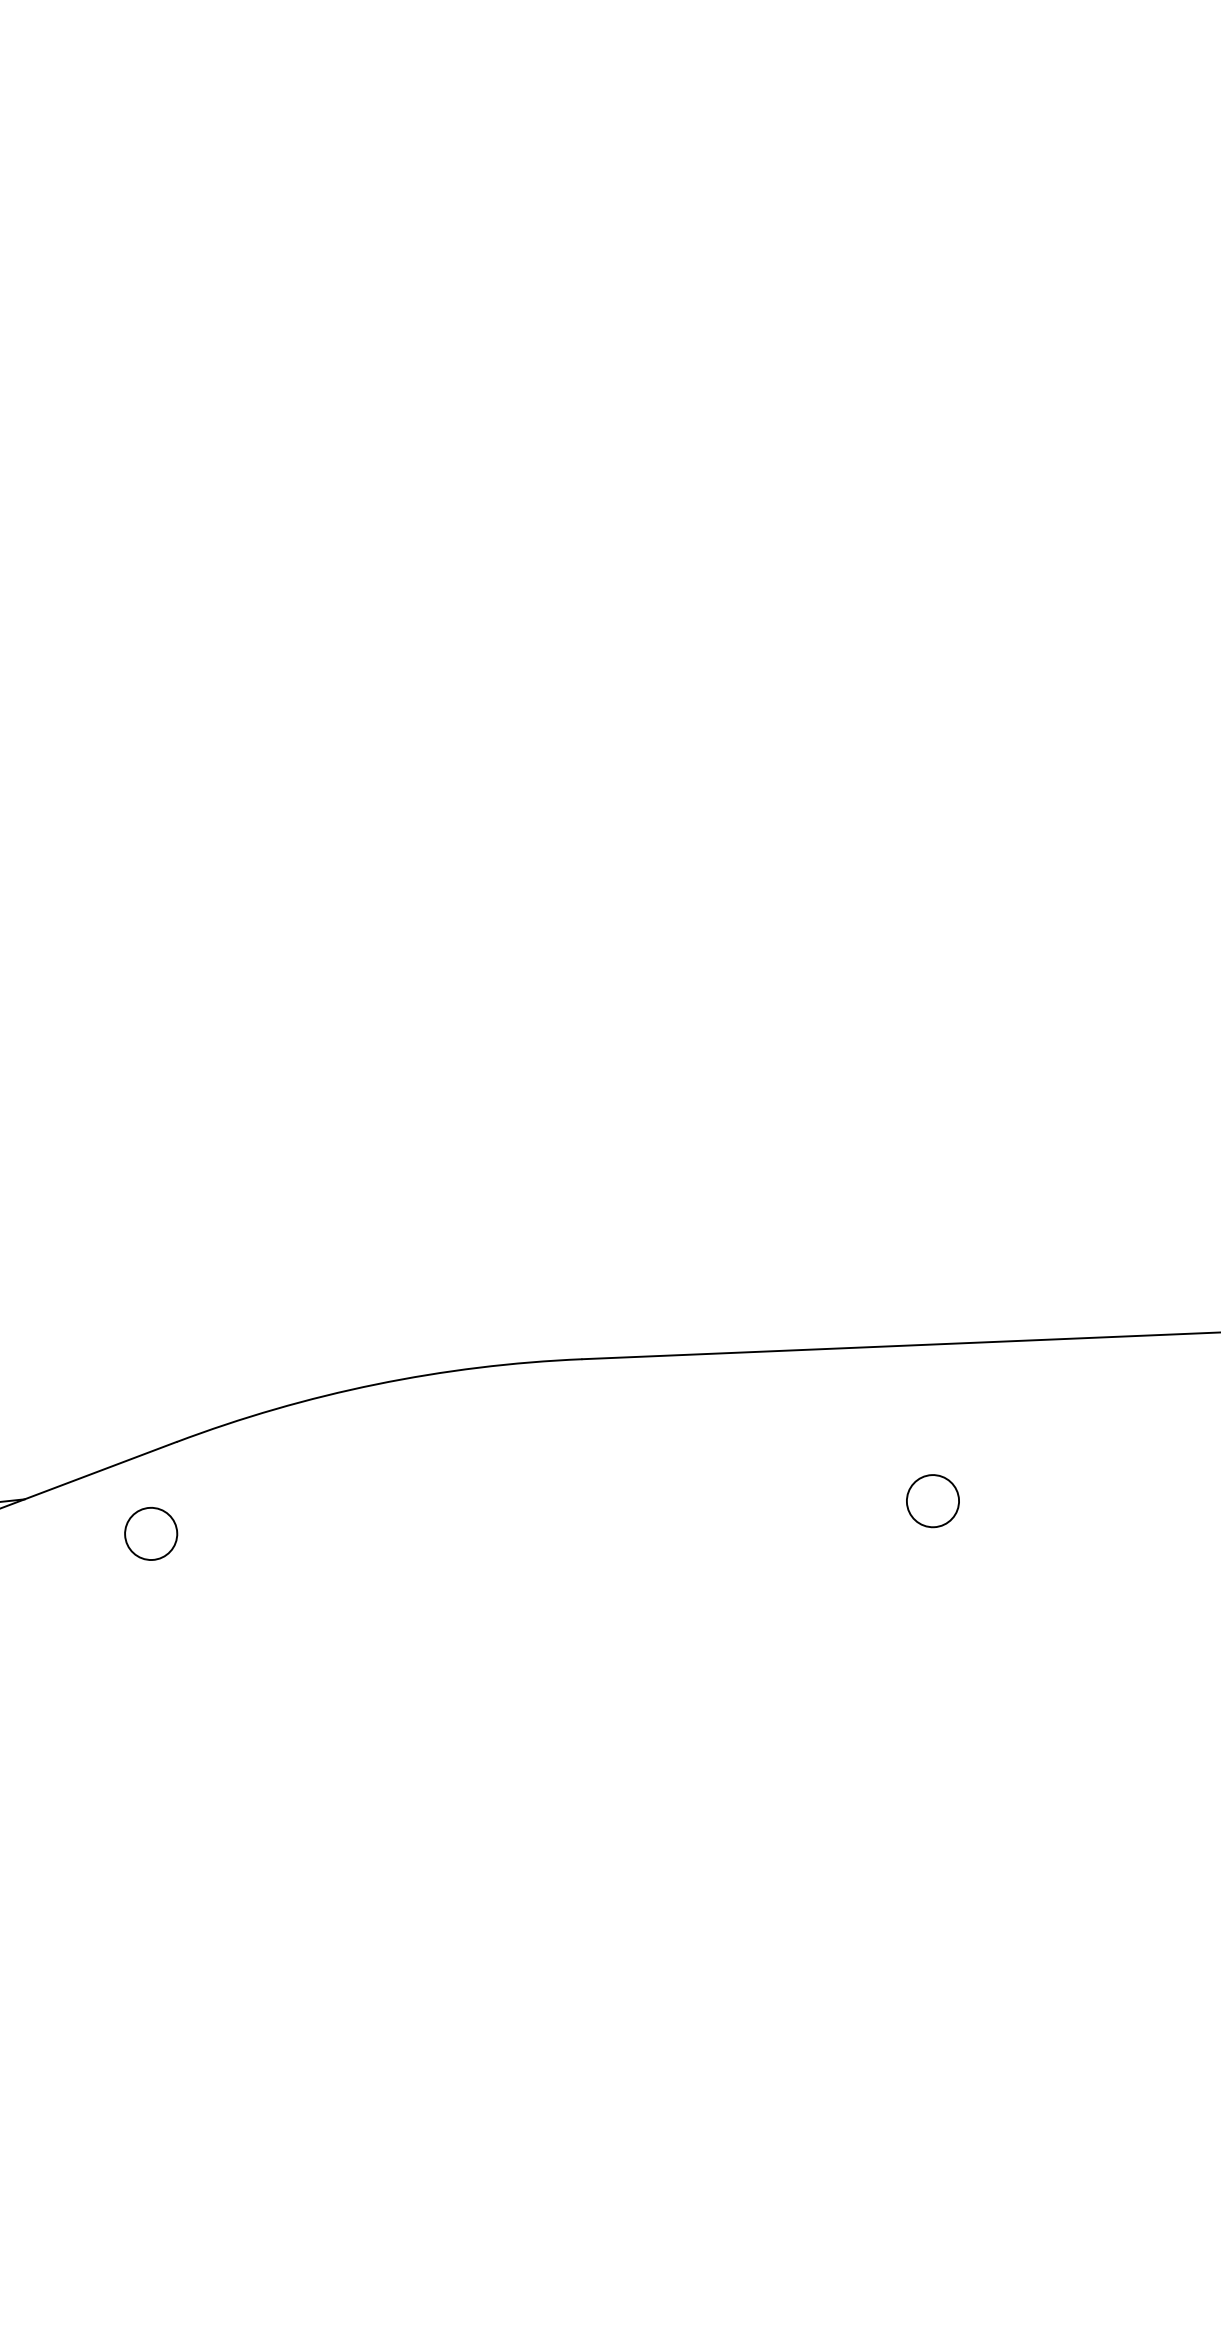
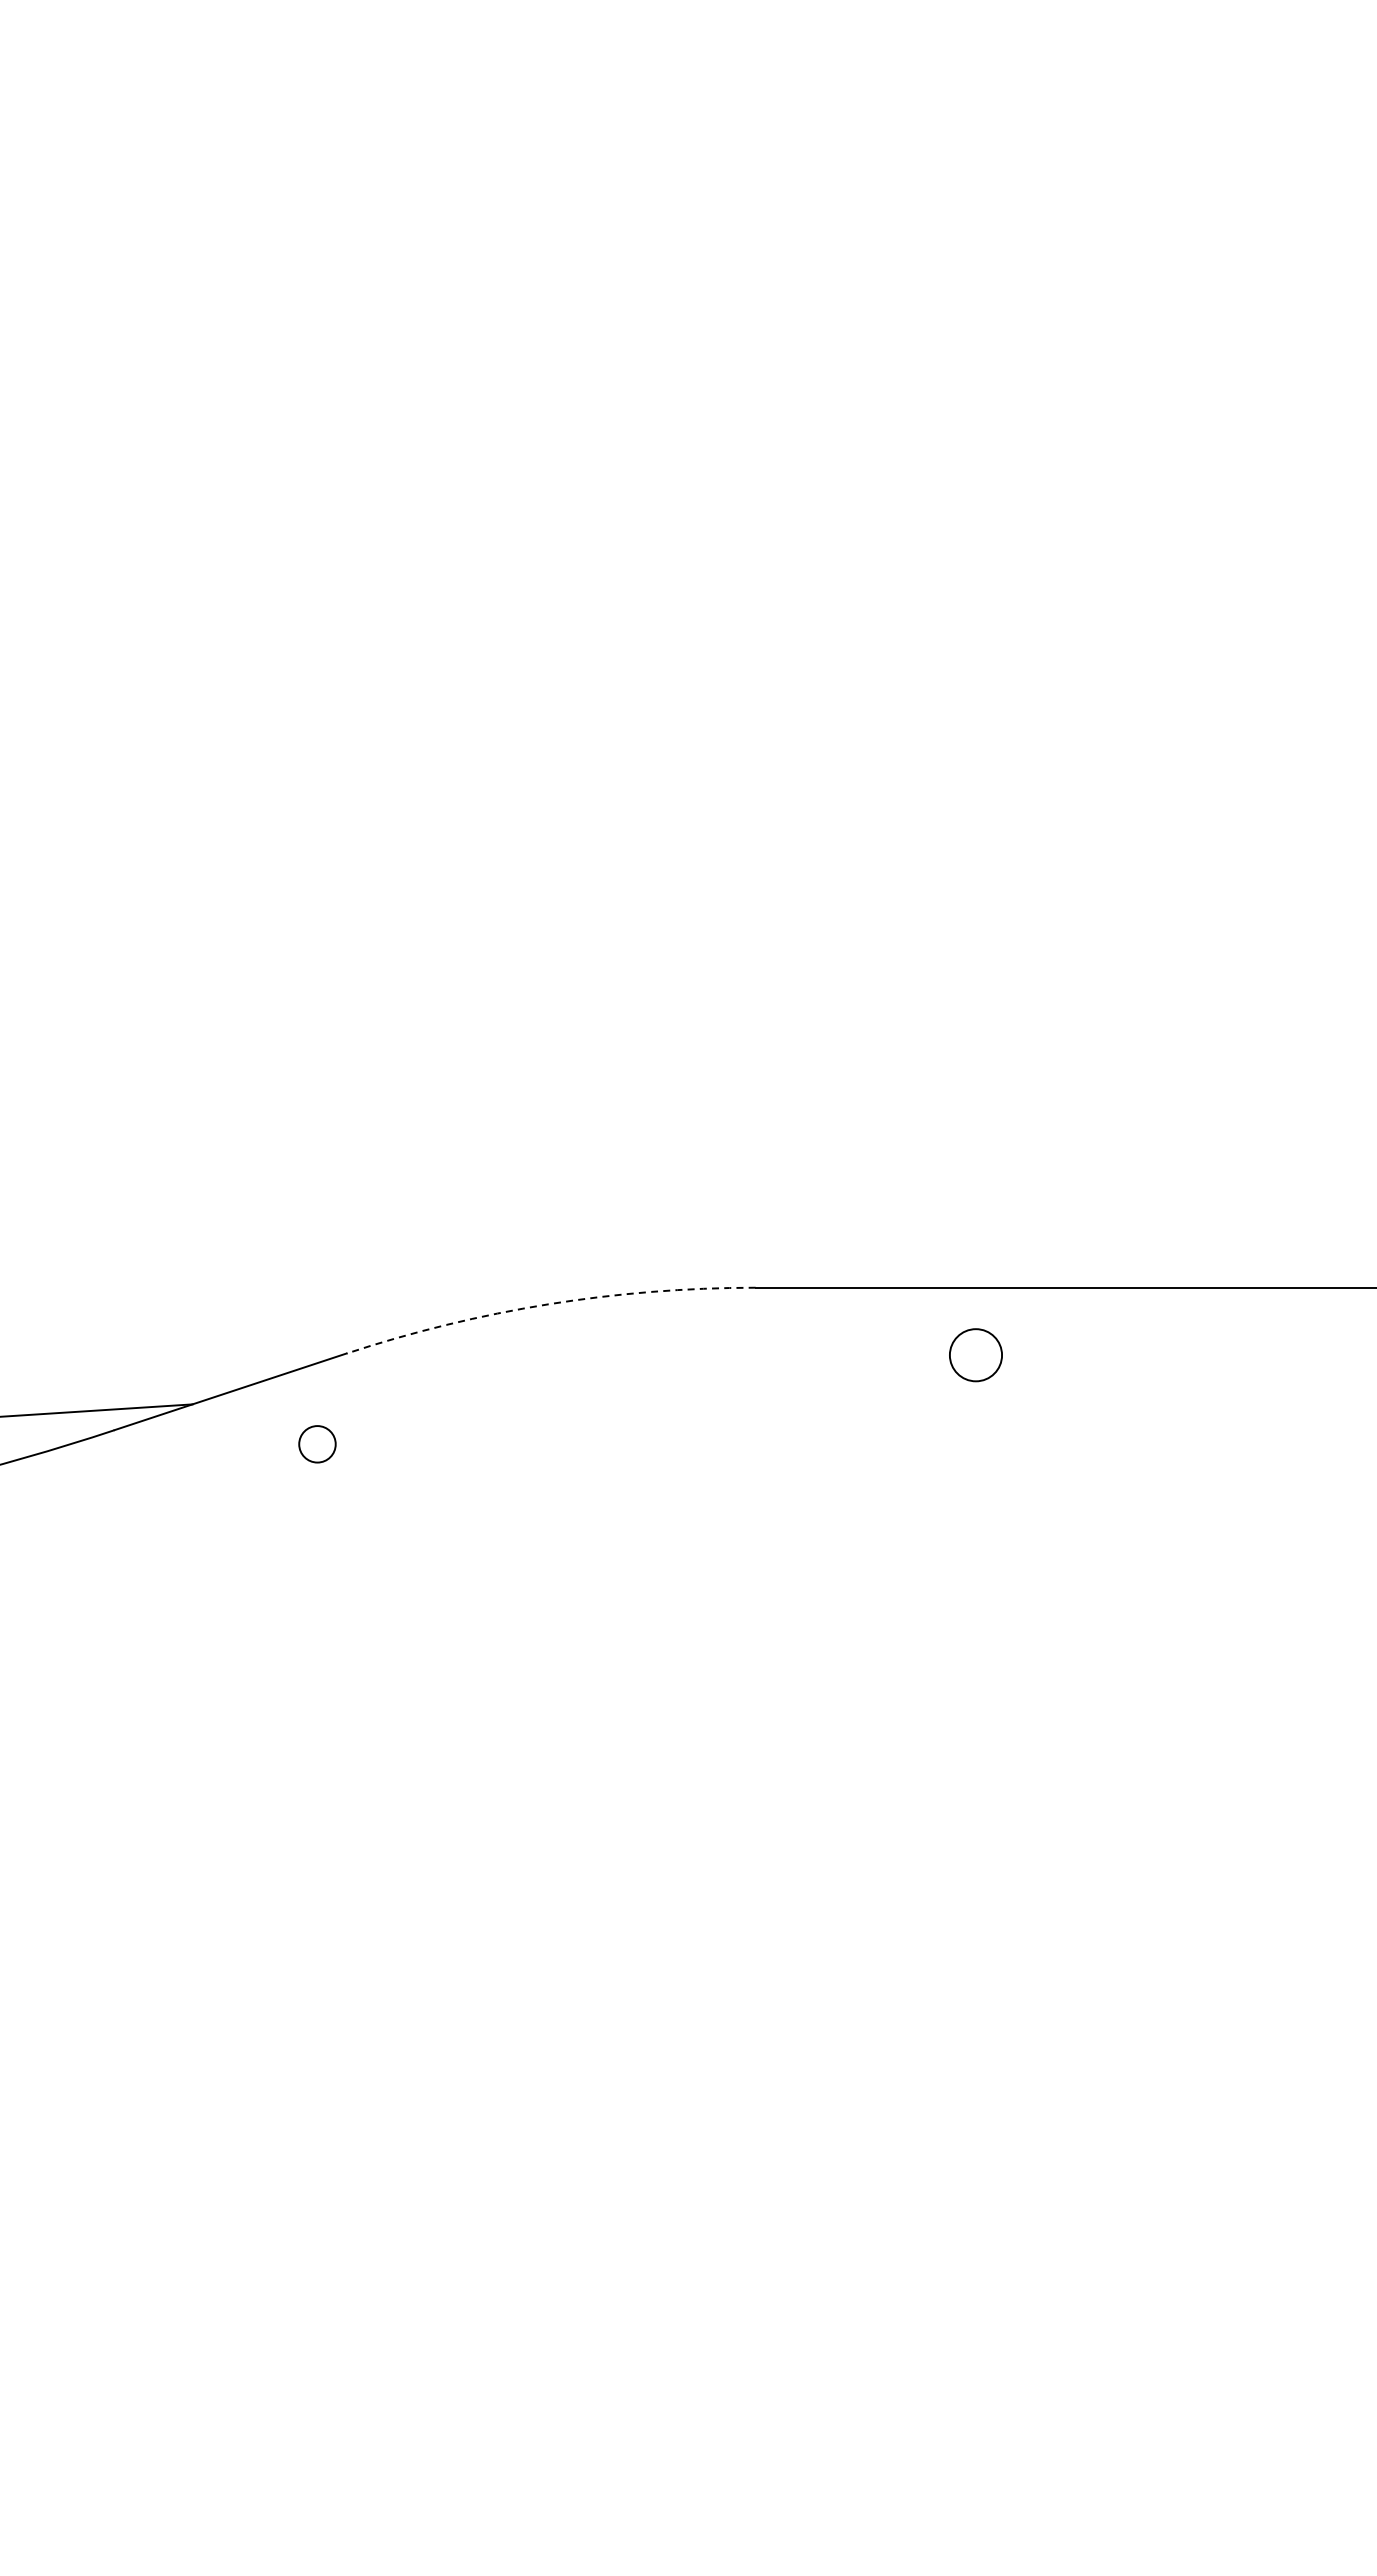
arc: (376, 1384) -> (548, 1304), solid -> dashed
circle: (932, 1501) -> (975, 1355), moved
circle: (151, 1534) -> (317, 1444), size x0.7

